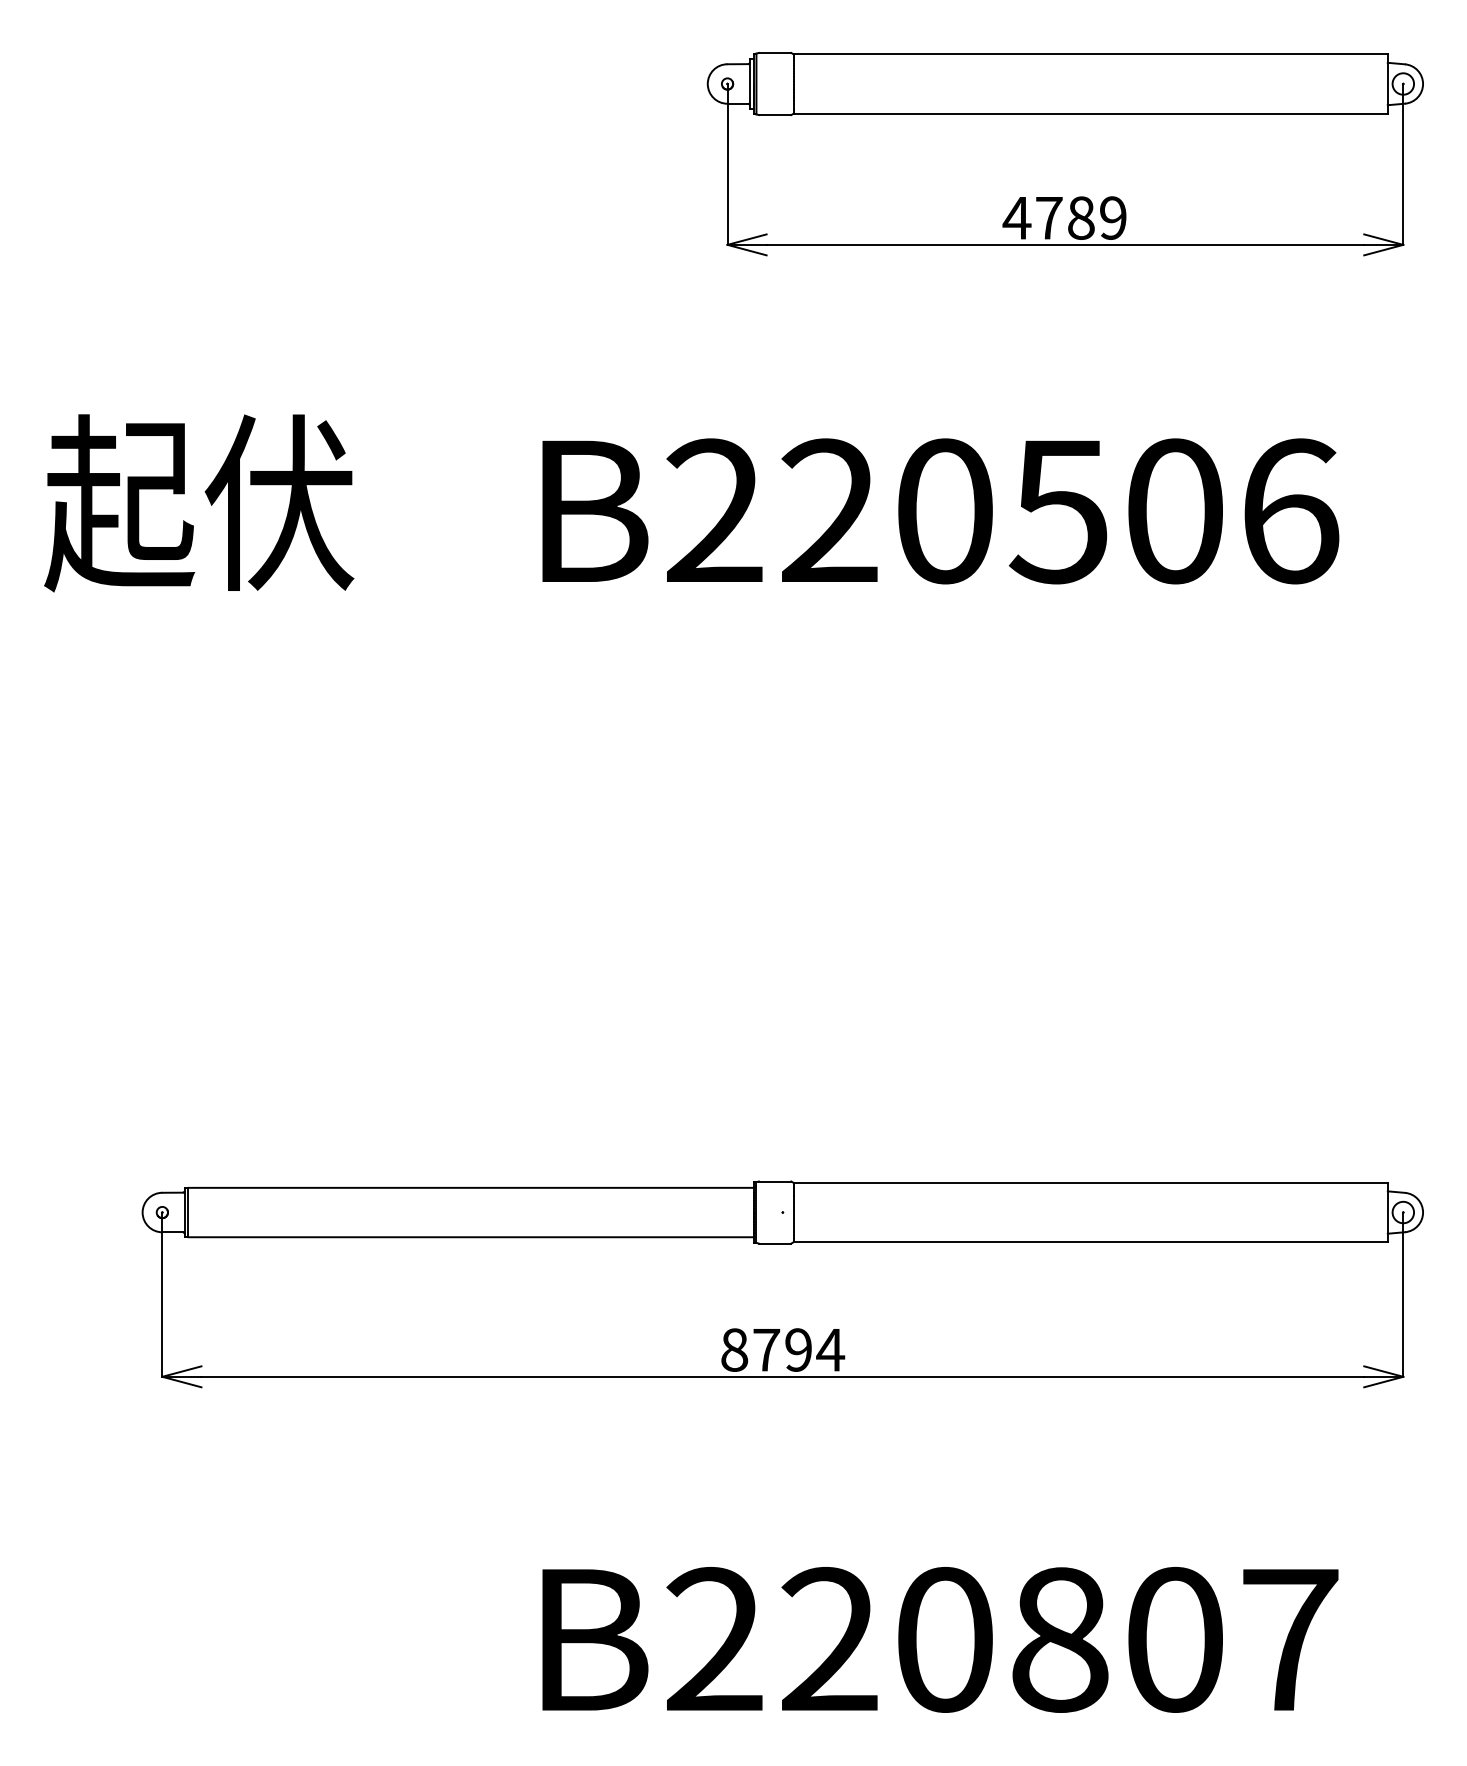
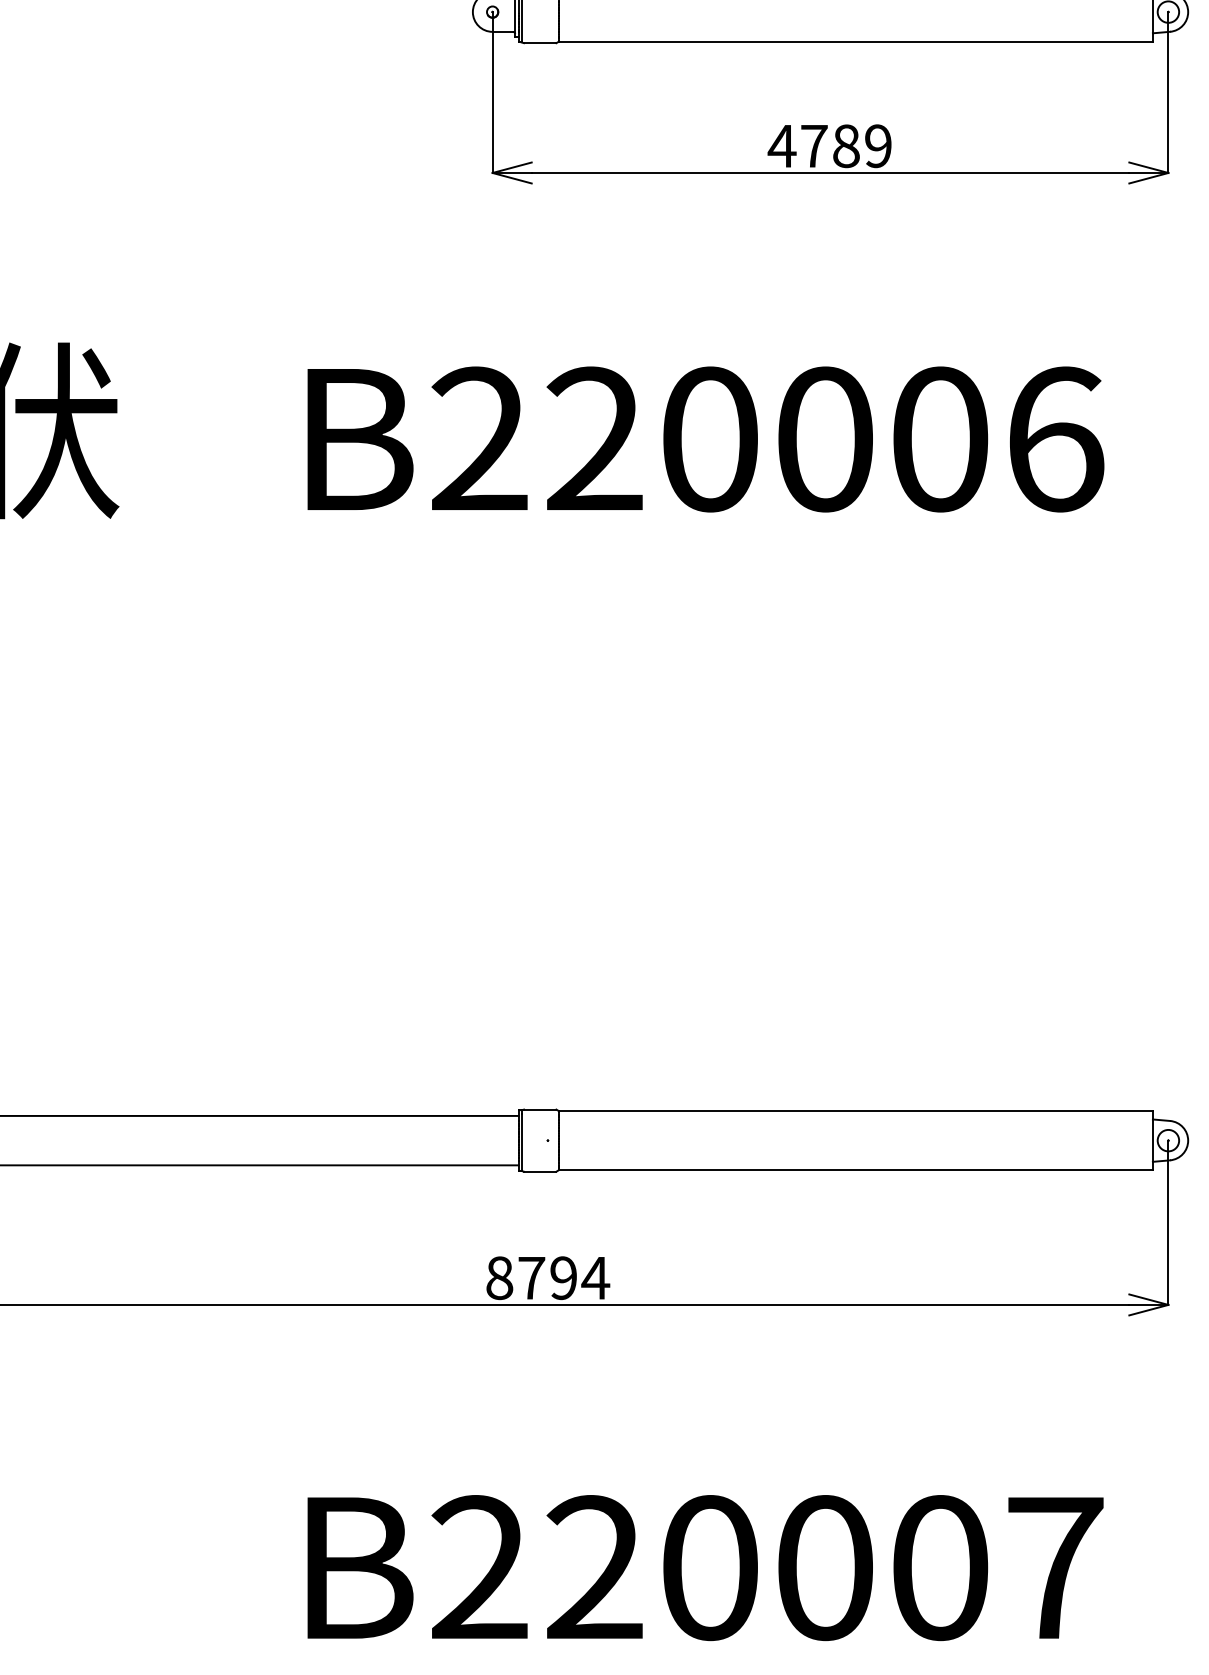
text: (1057, 511) -> (822, 439), B220506 -> B220006
text: (1060, 1639) -> (825, 1567), B220807 -> B220007

